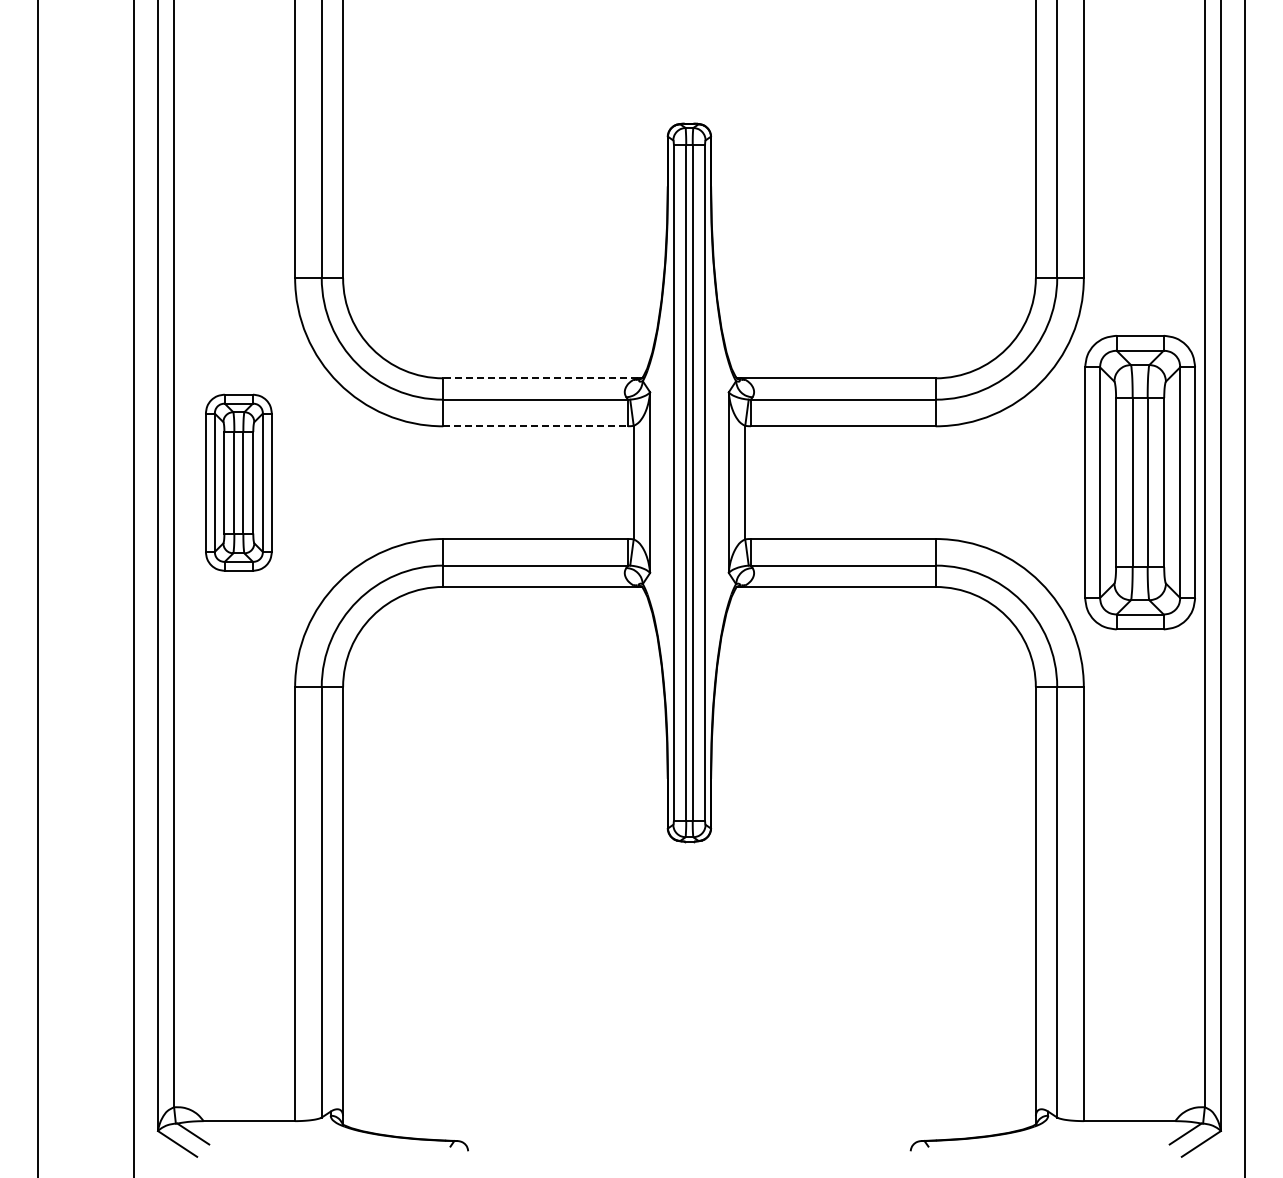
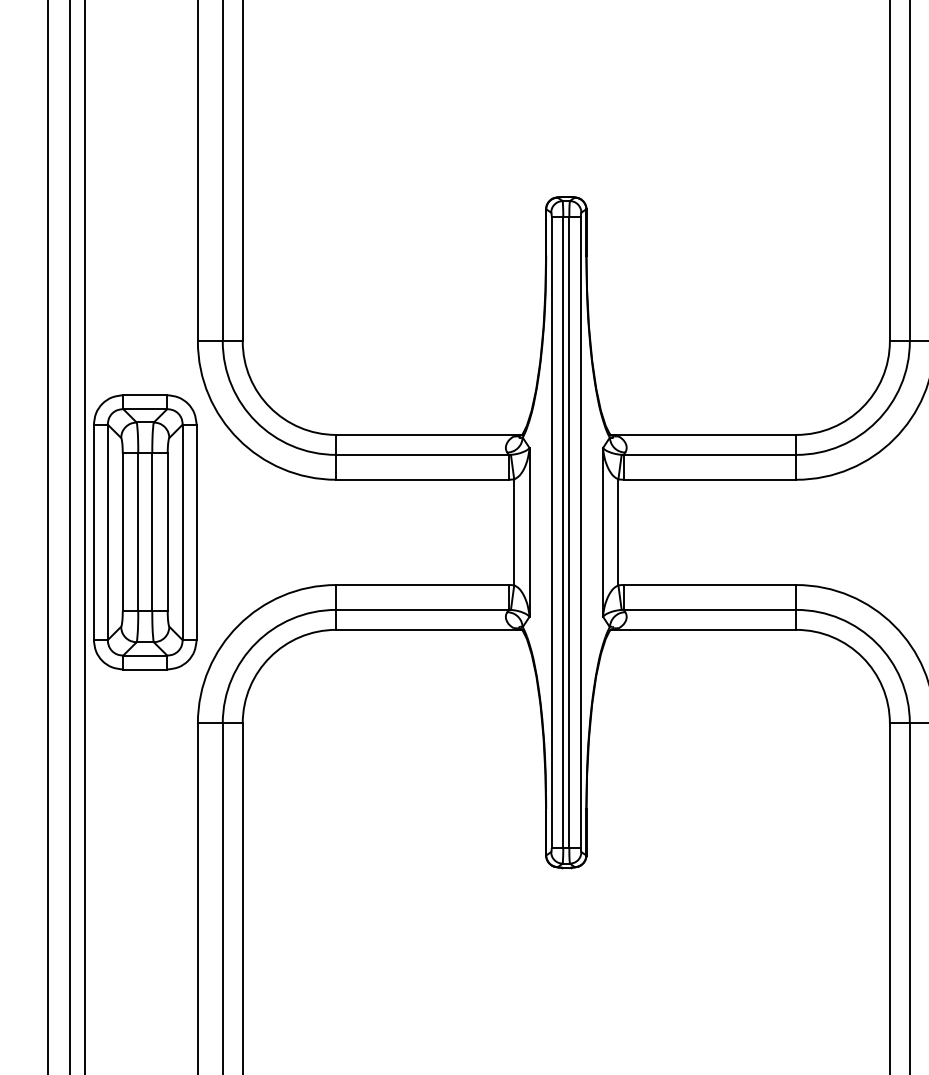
line: (540, 378) -> (427, 435), dashed -> solid
line: (536, 426) -> (423, 479), dashed -> solid
part: (238, 482) -> (145, 532), size x1.67

